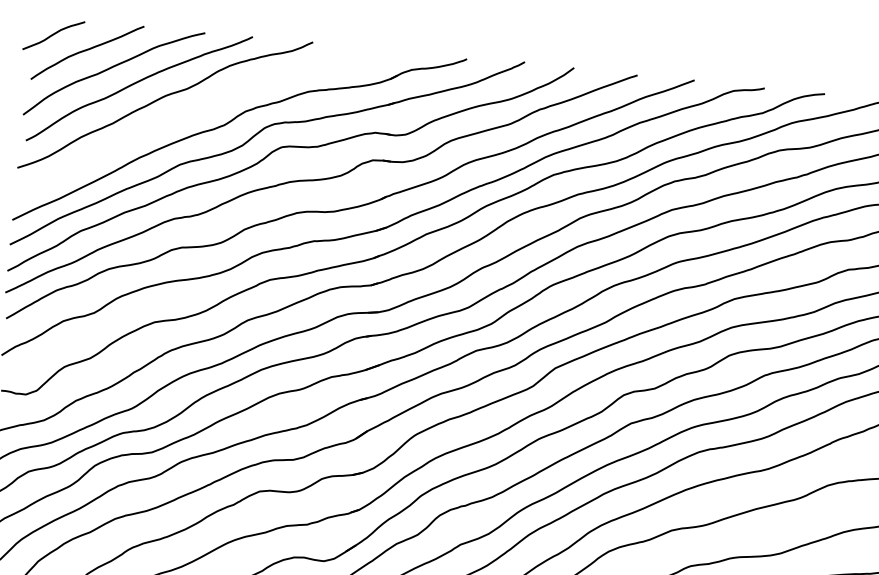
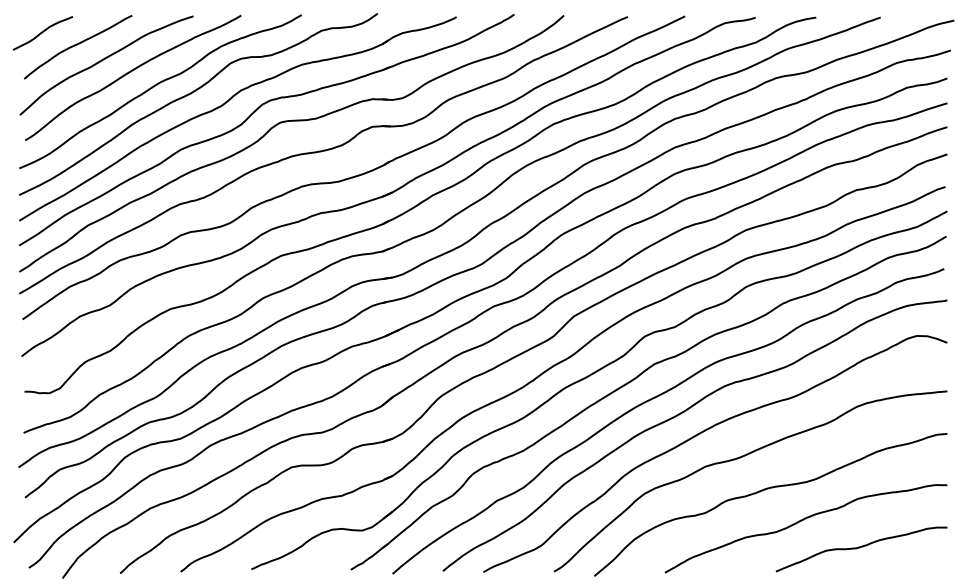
curve: (195, 110) -> (191, 94), added

